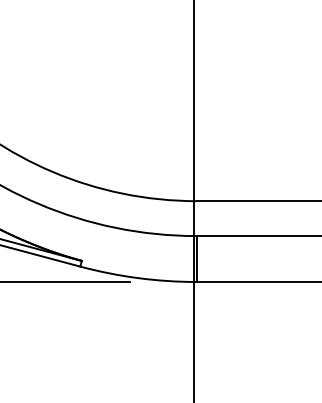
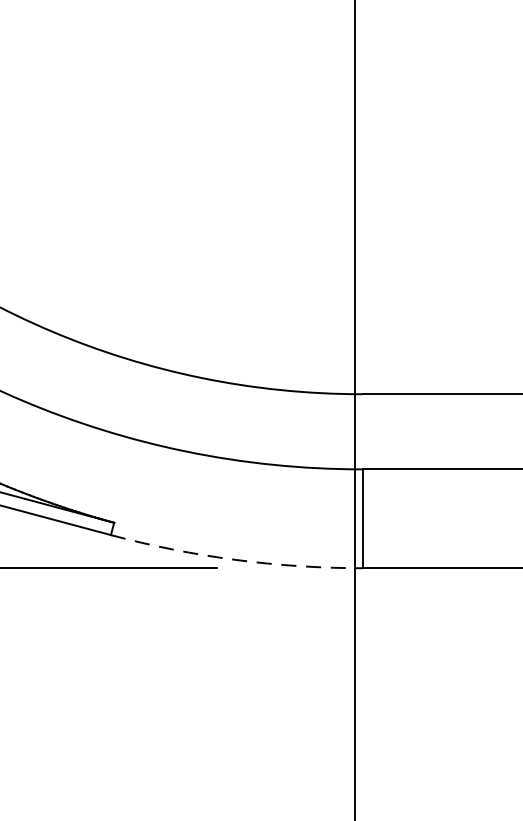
arc: (138, 278) -> (236, 560), solid -> dashed

